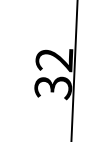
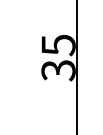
text: (54, 60) -> (58, 45), 32 -> 35

